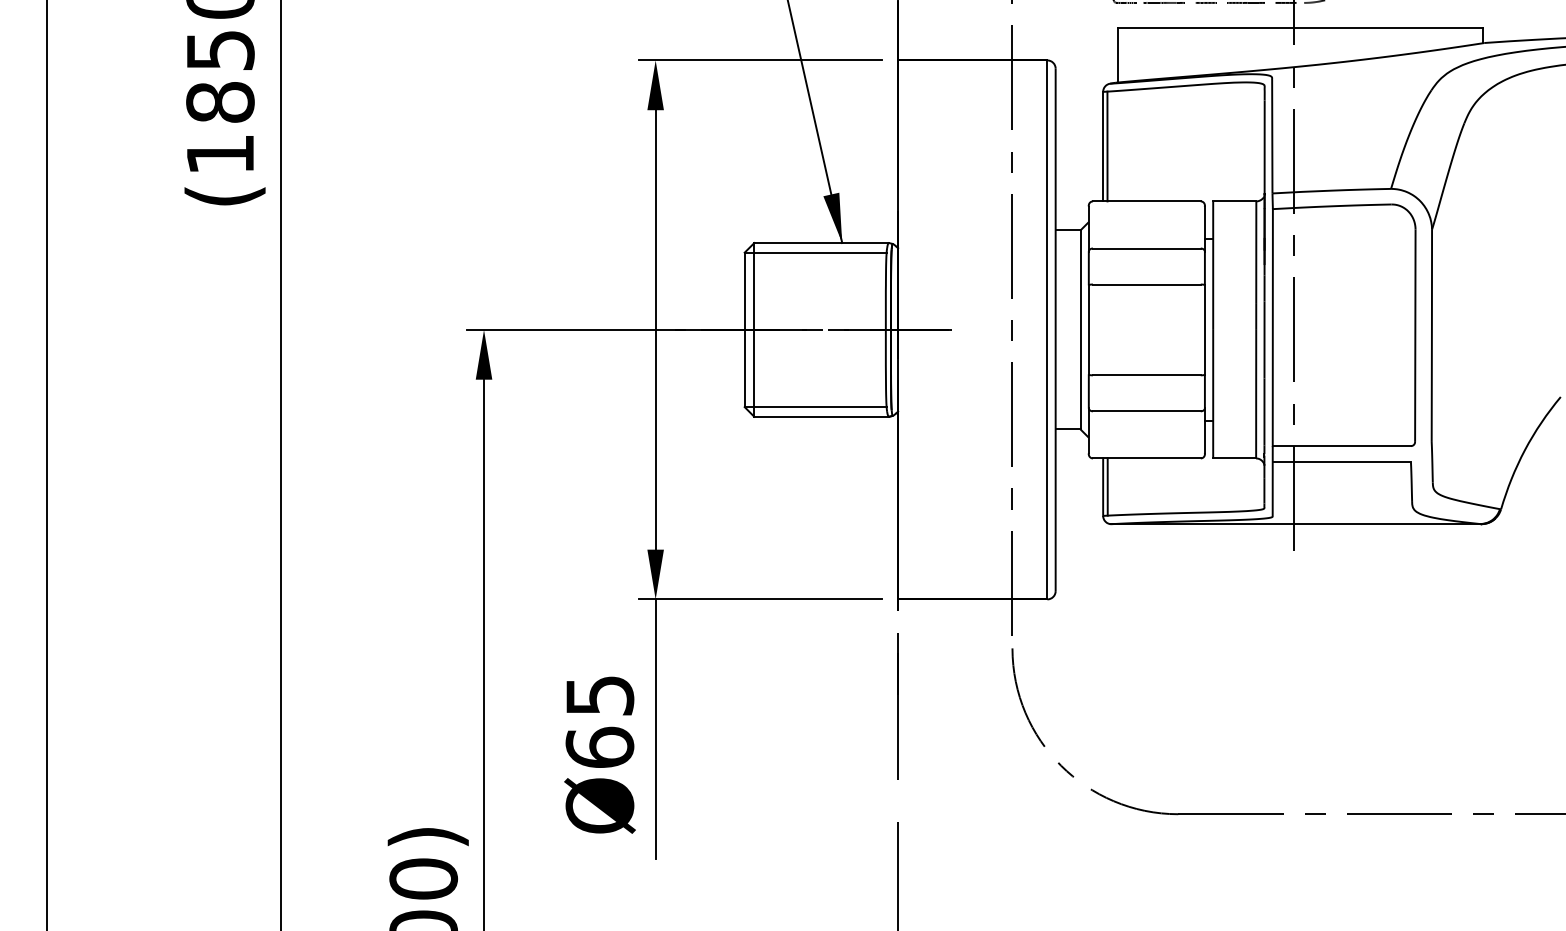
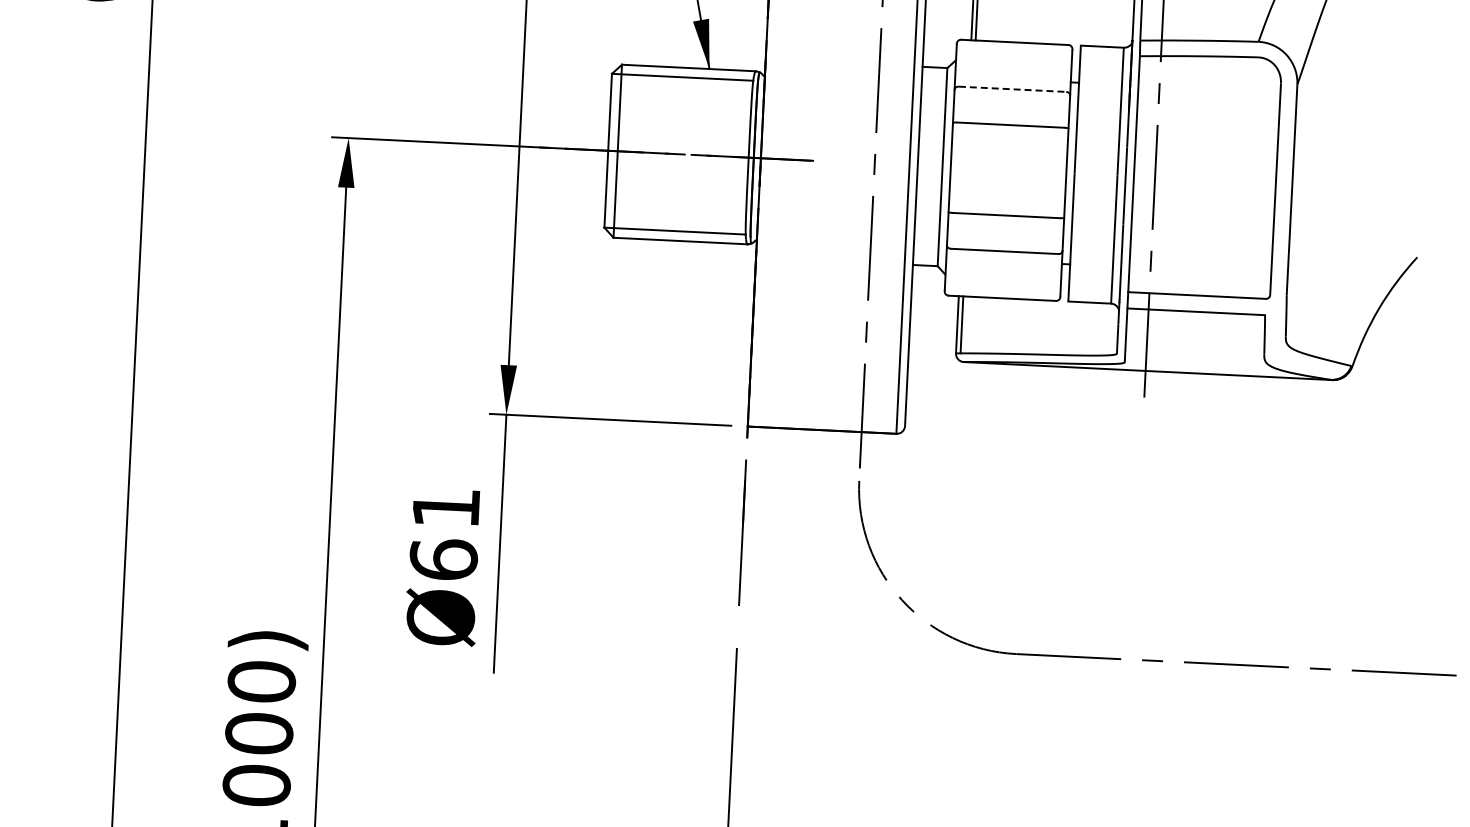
line: (1146, 248) -> (1012, 89), solid -> dashed
text: (600, 695) -> (446, 507), Ø65 -> Ø61

